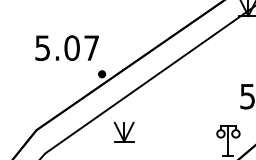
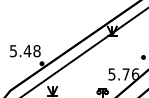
text: (80, 48) -> (31, 51), 5.07 -> 5.48

